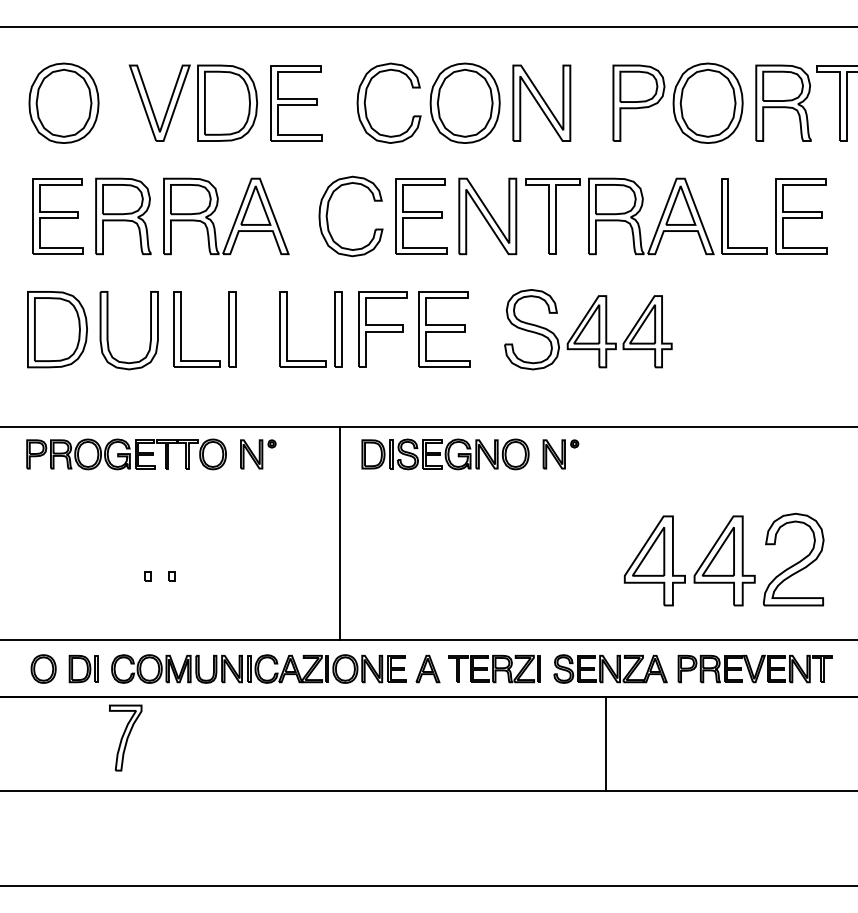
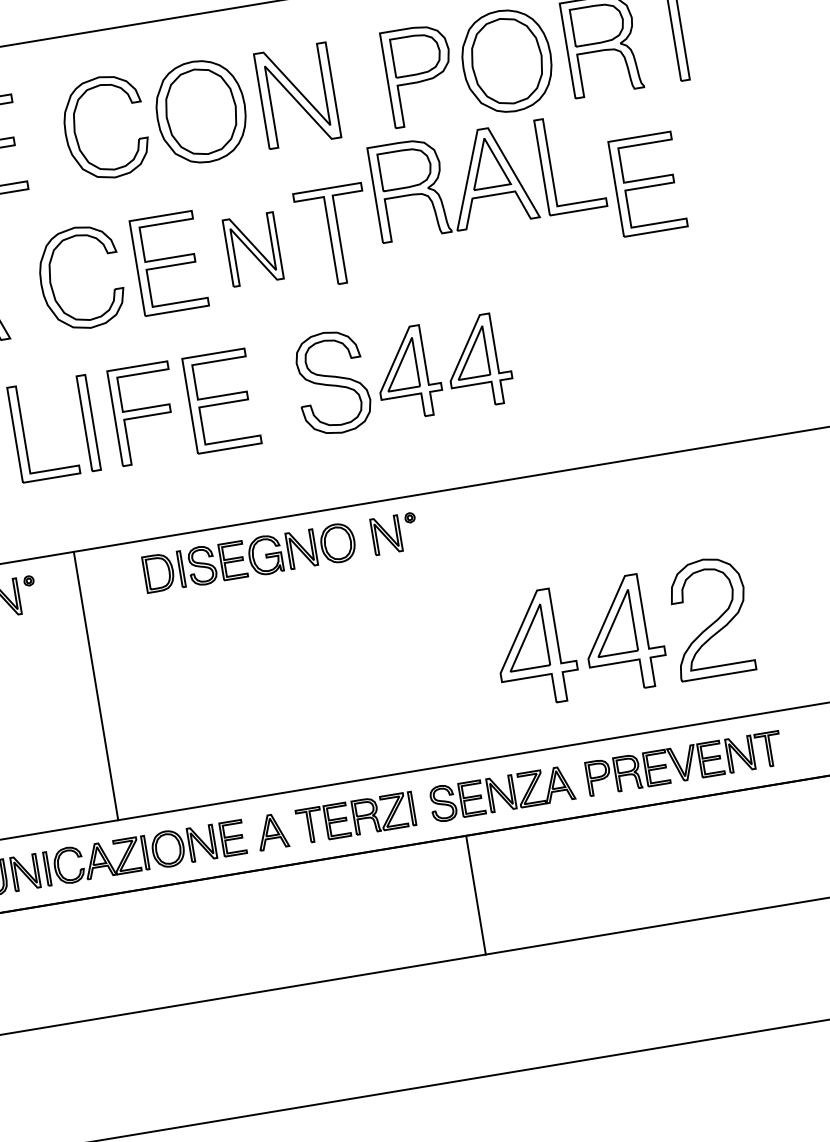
part: (487, 216) -> (252, 249), size x0.7
part: (677, 216) -> (486, 177), moved
line: (340, 533) -> (96, 685), moved
line: (606, 743) -> (475, 894), moved

